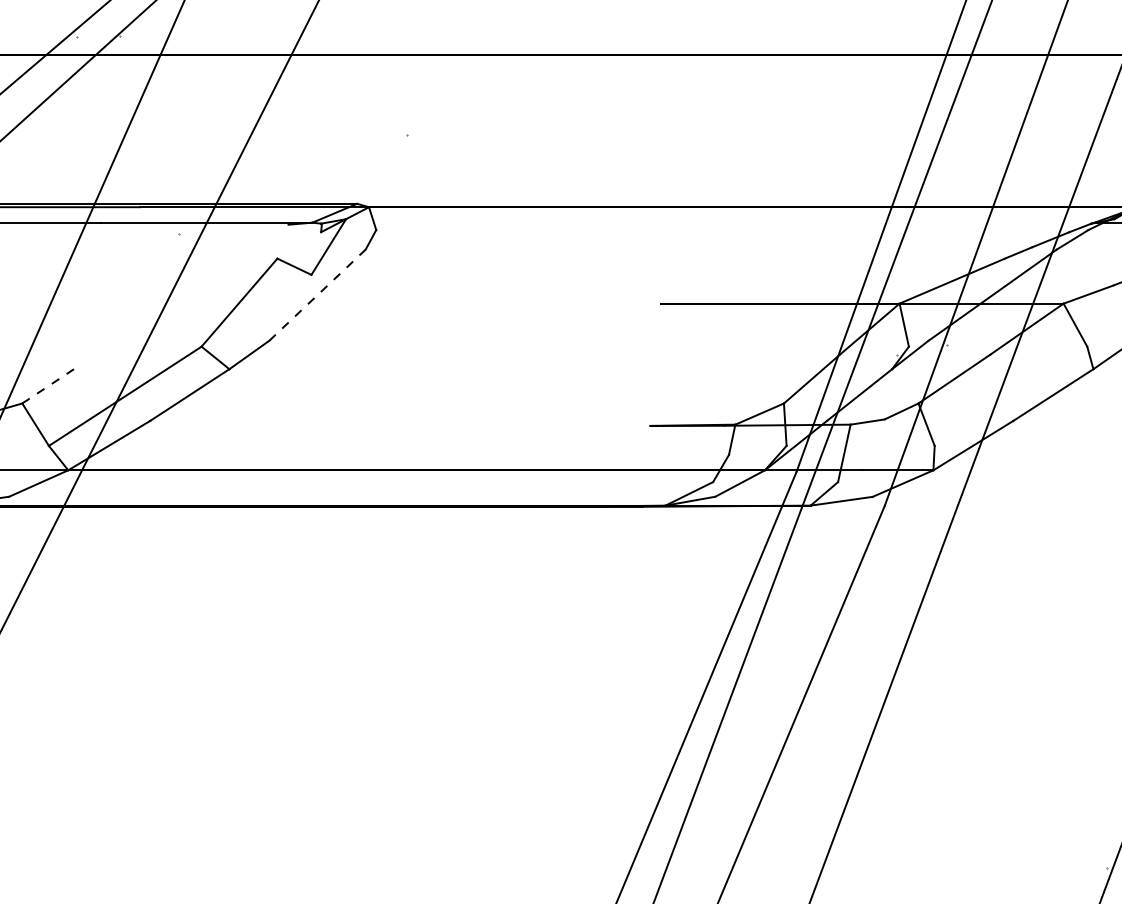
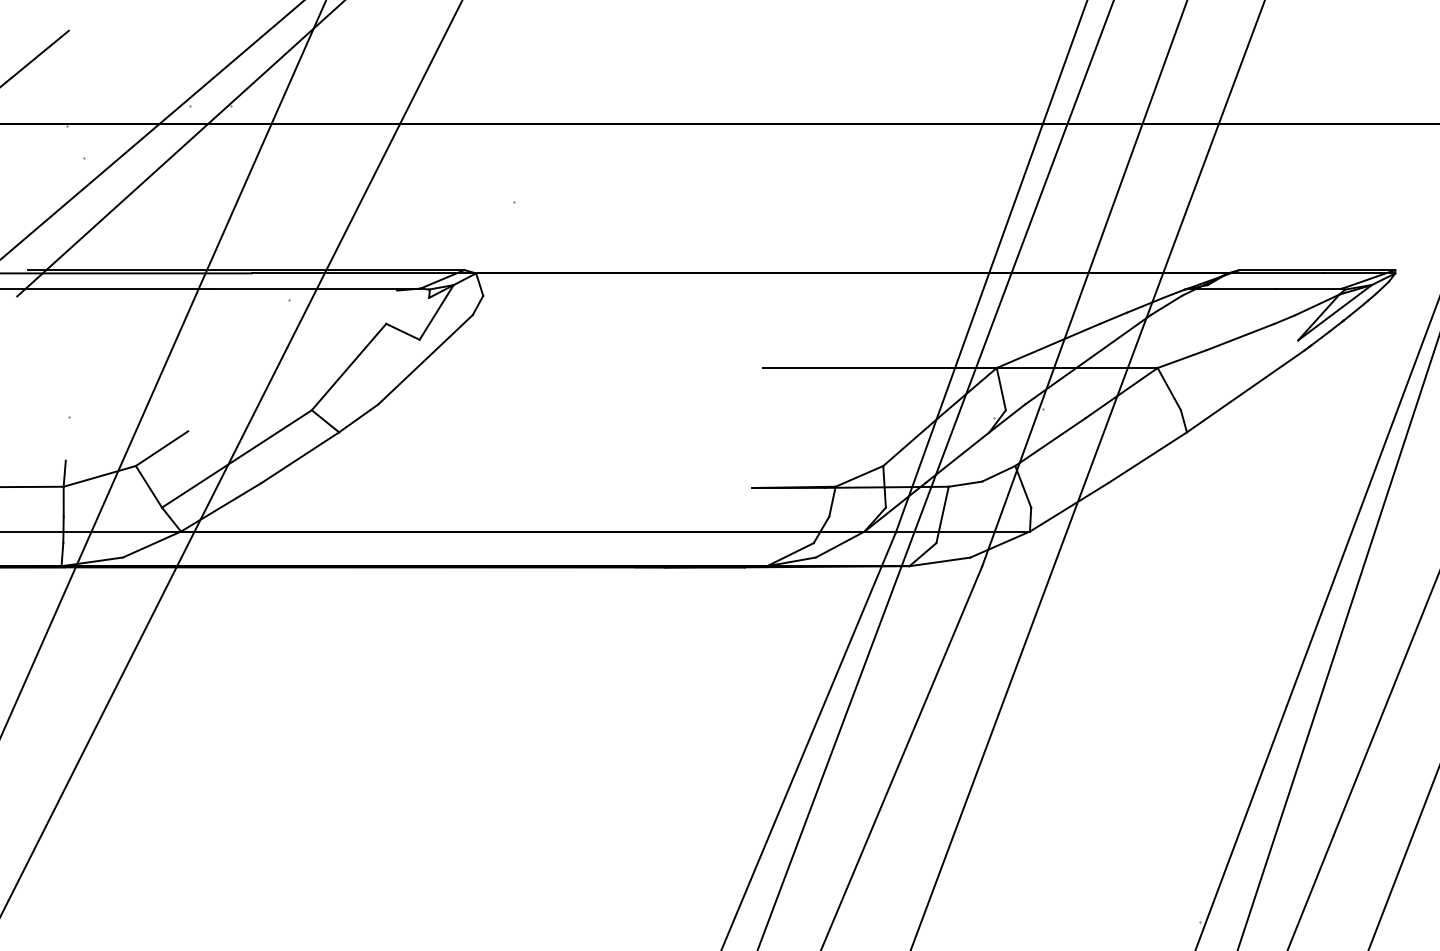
line: (317, 294) -> (425, 359), dashed -> solid
line: (49, 385) -> (162, 448), dashed -> solid

